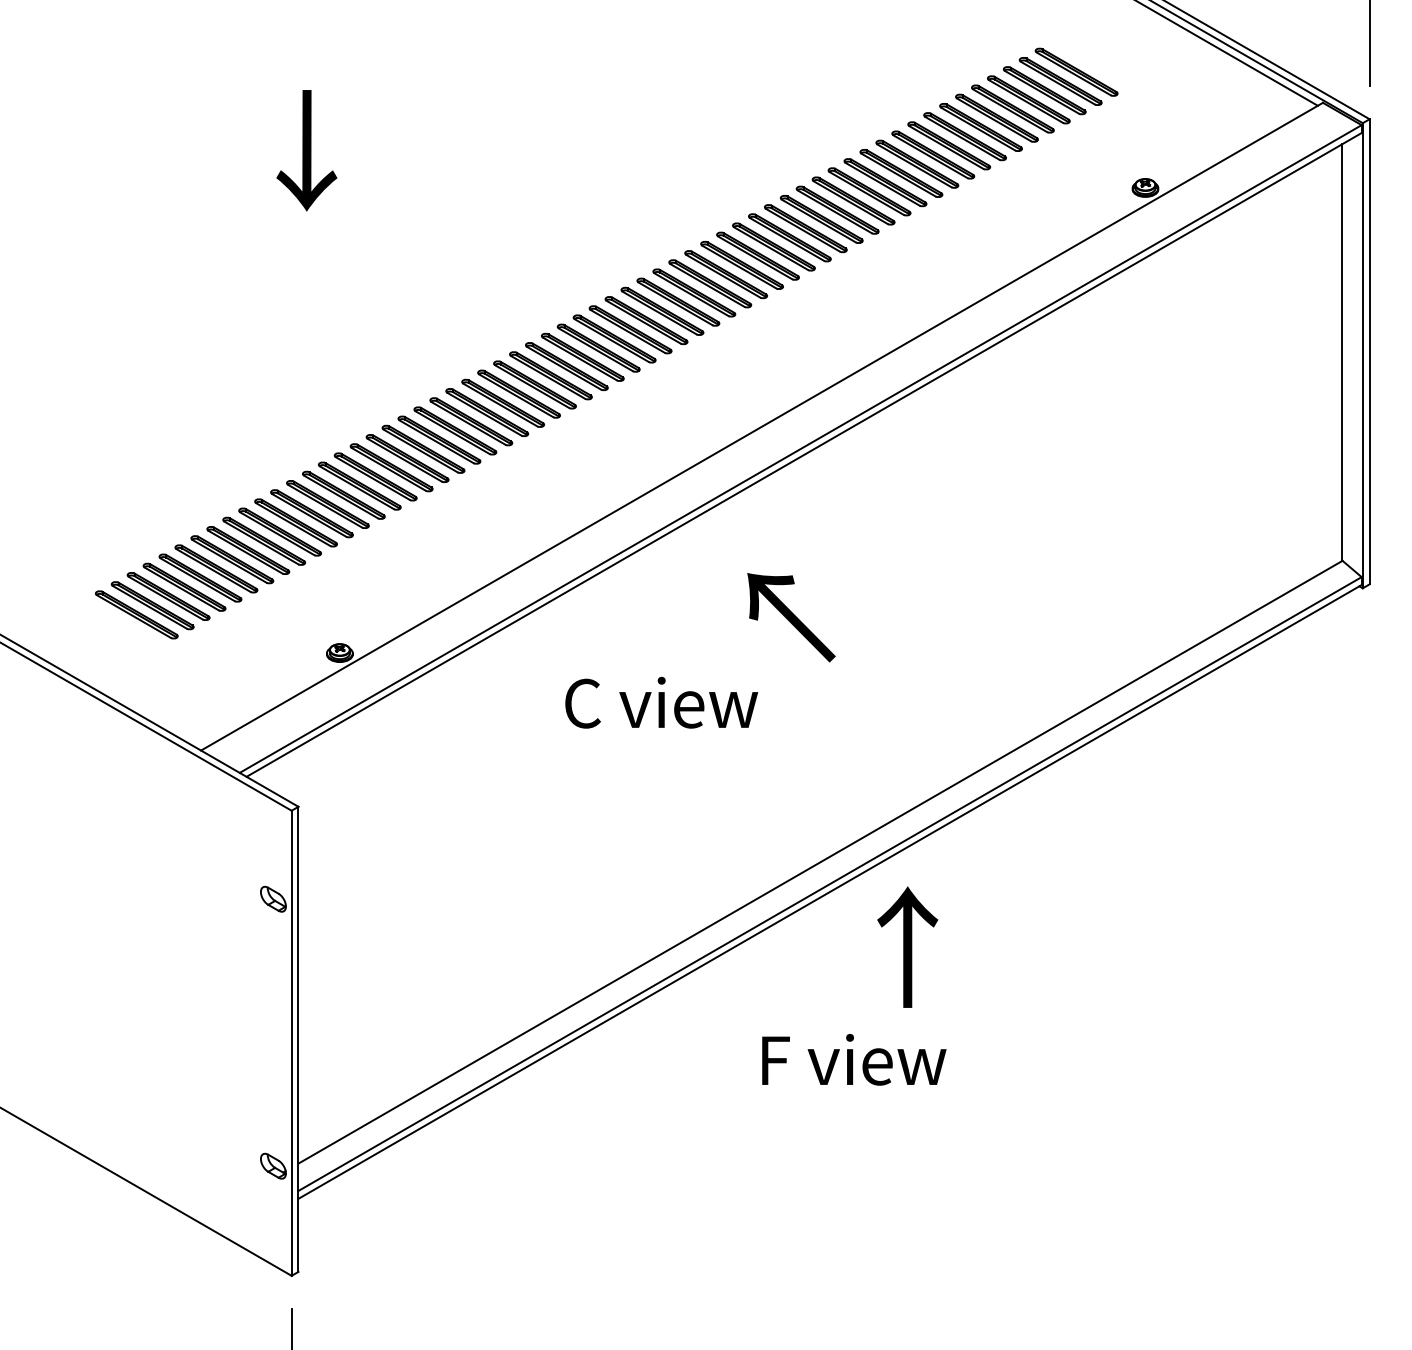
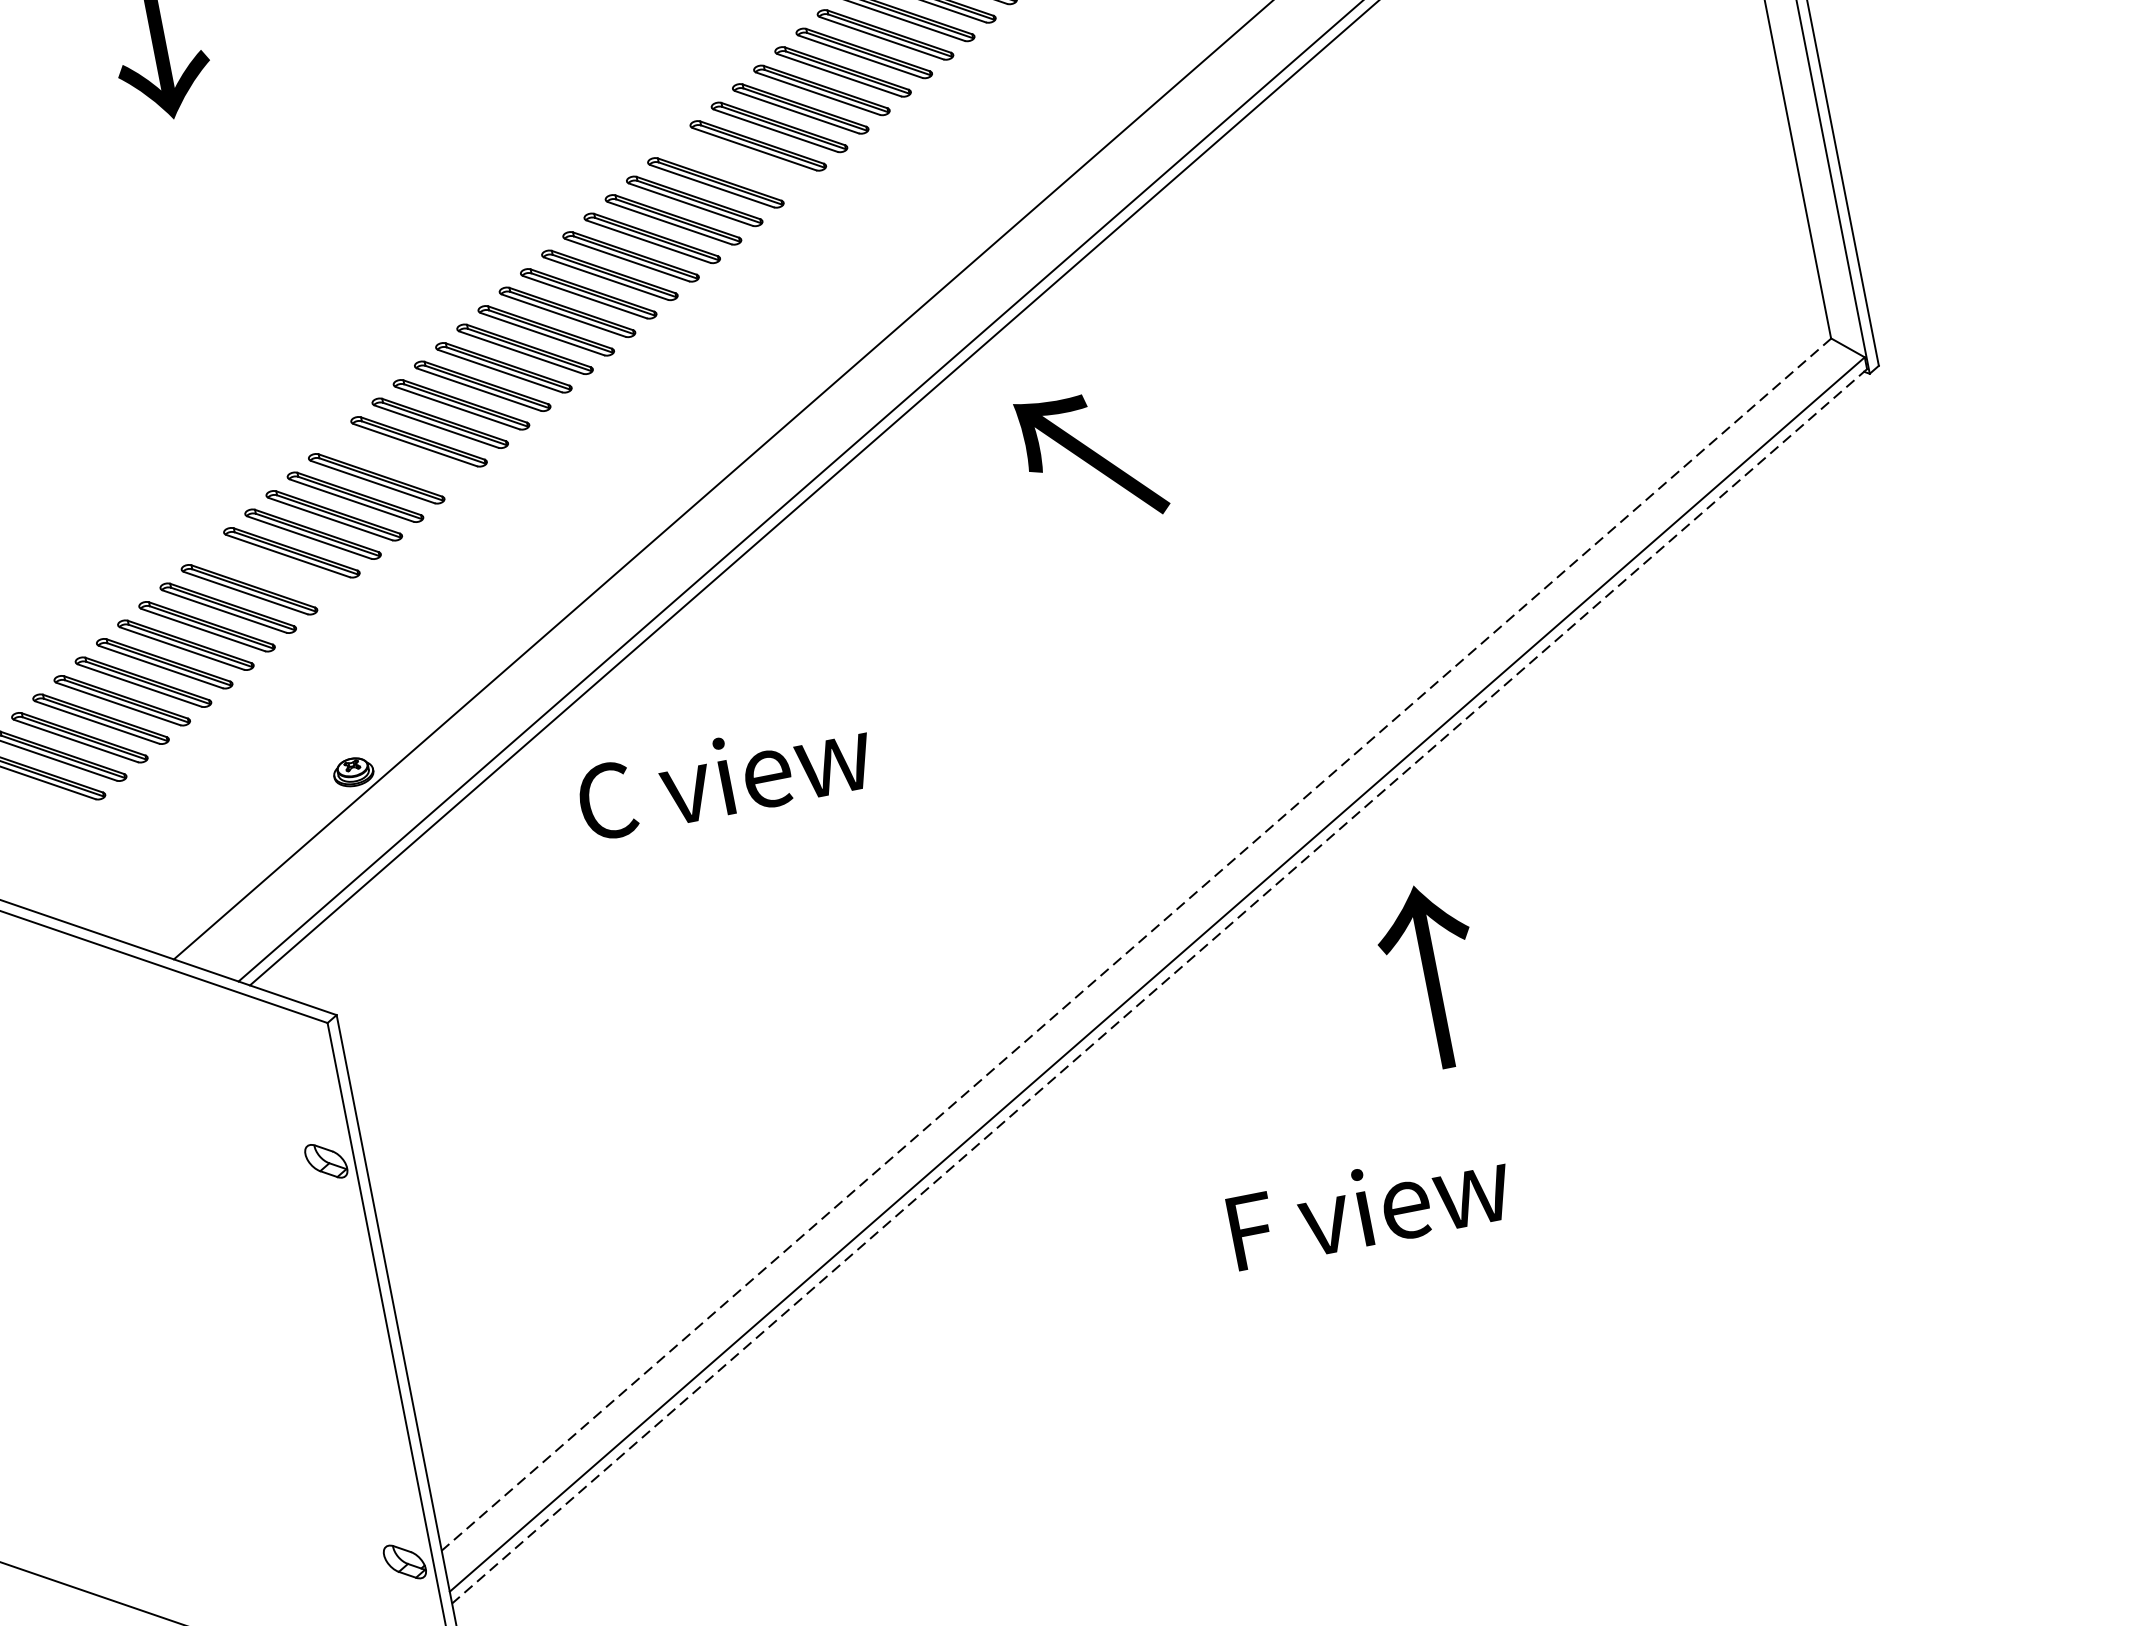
part: (662, 311) -> (737, 164), removed
part: (407, 458) -> (397, 460), removed
part: (311, 513) -> (269, 571), removed
text: (791, 617) -> (1092, 457), moved
text: (661, 702) -> (724, 776), moved
line: (820, 862) -> (1136, 944), solid -> dashed
line: (830, 891) -> (1160, 985), solid -> dashed
text: (907, 946) -> (1431, 976), moved
text: (854, 1059) -> (1370, 1206), moved

